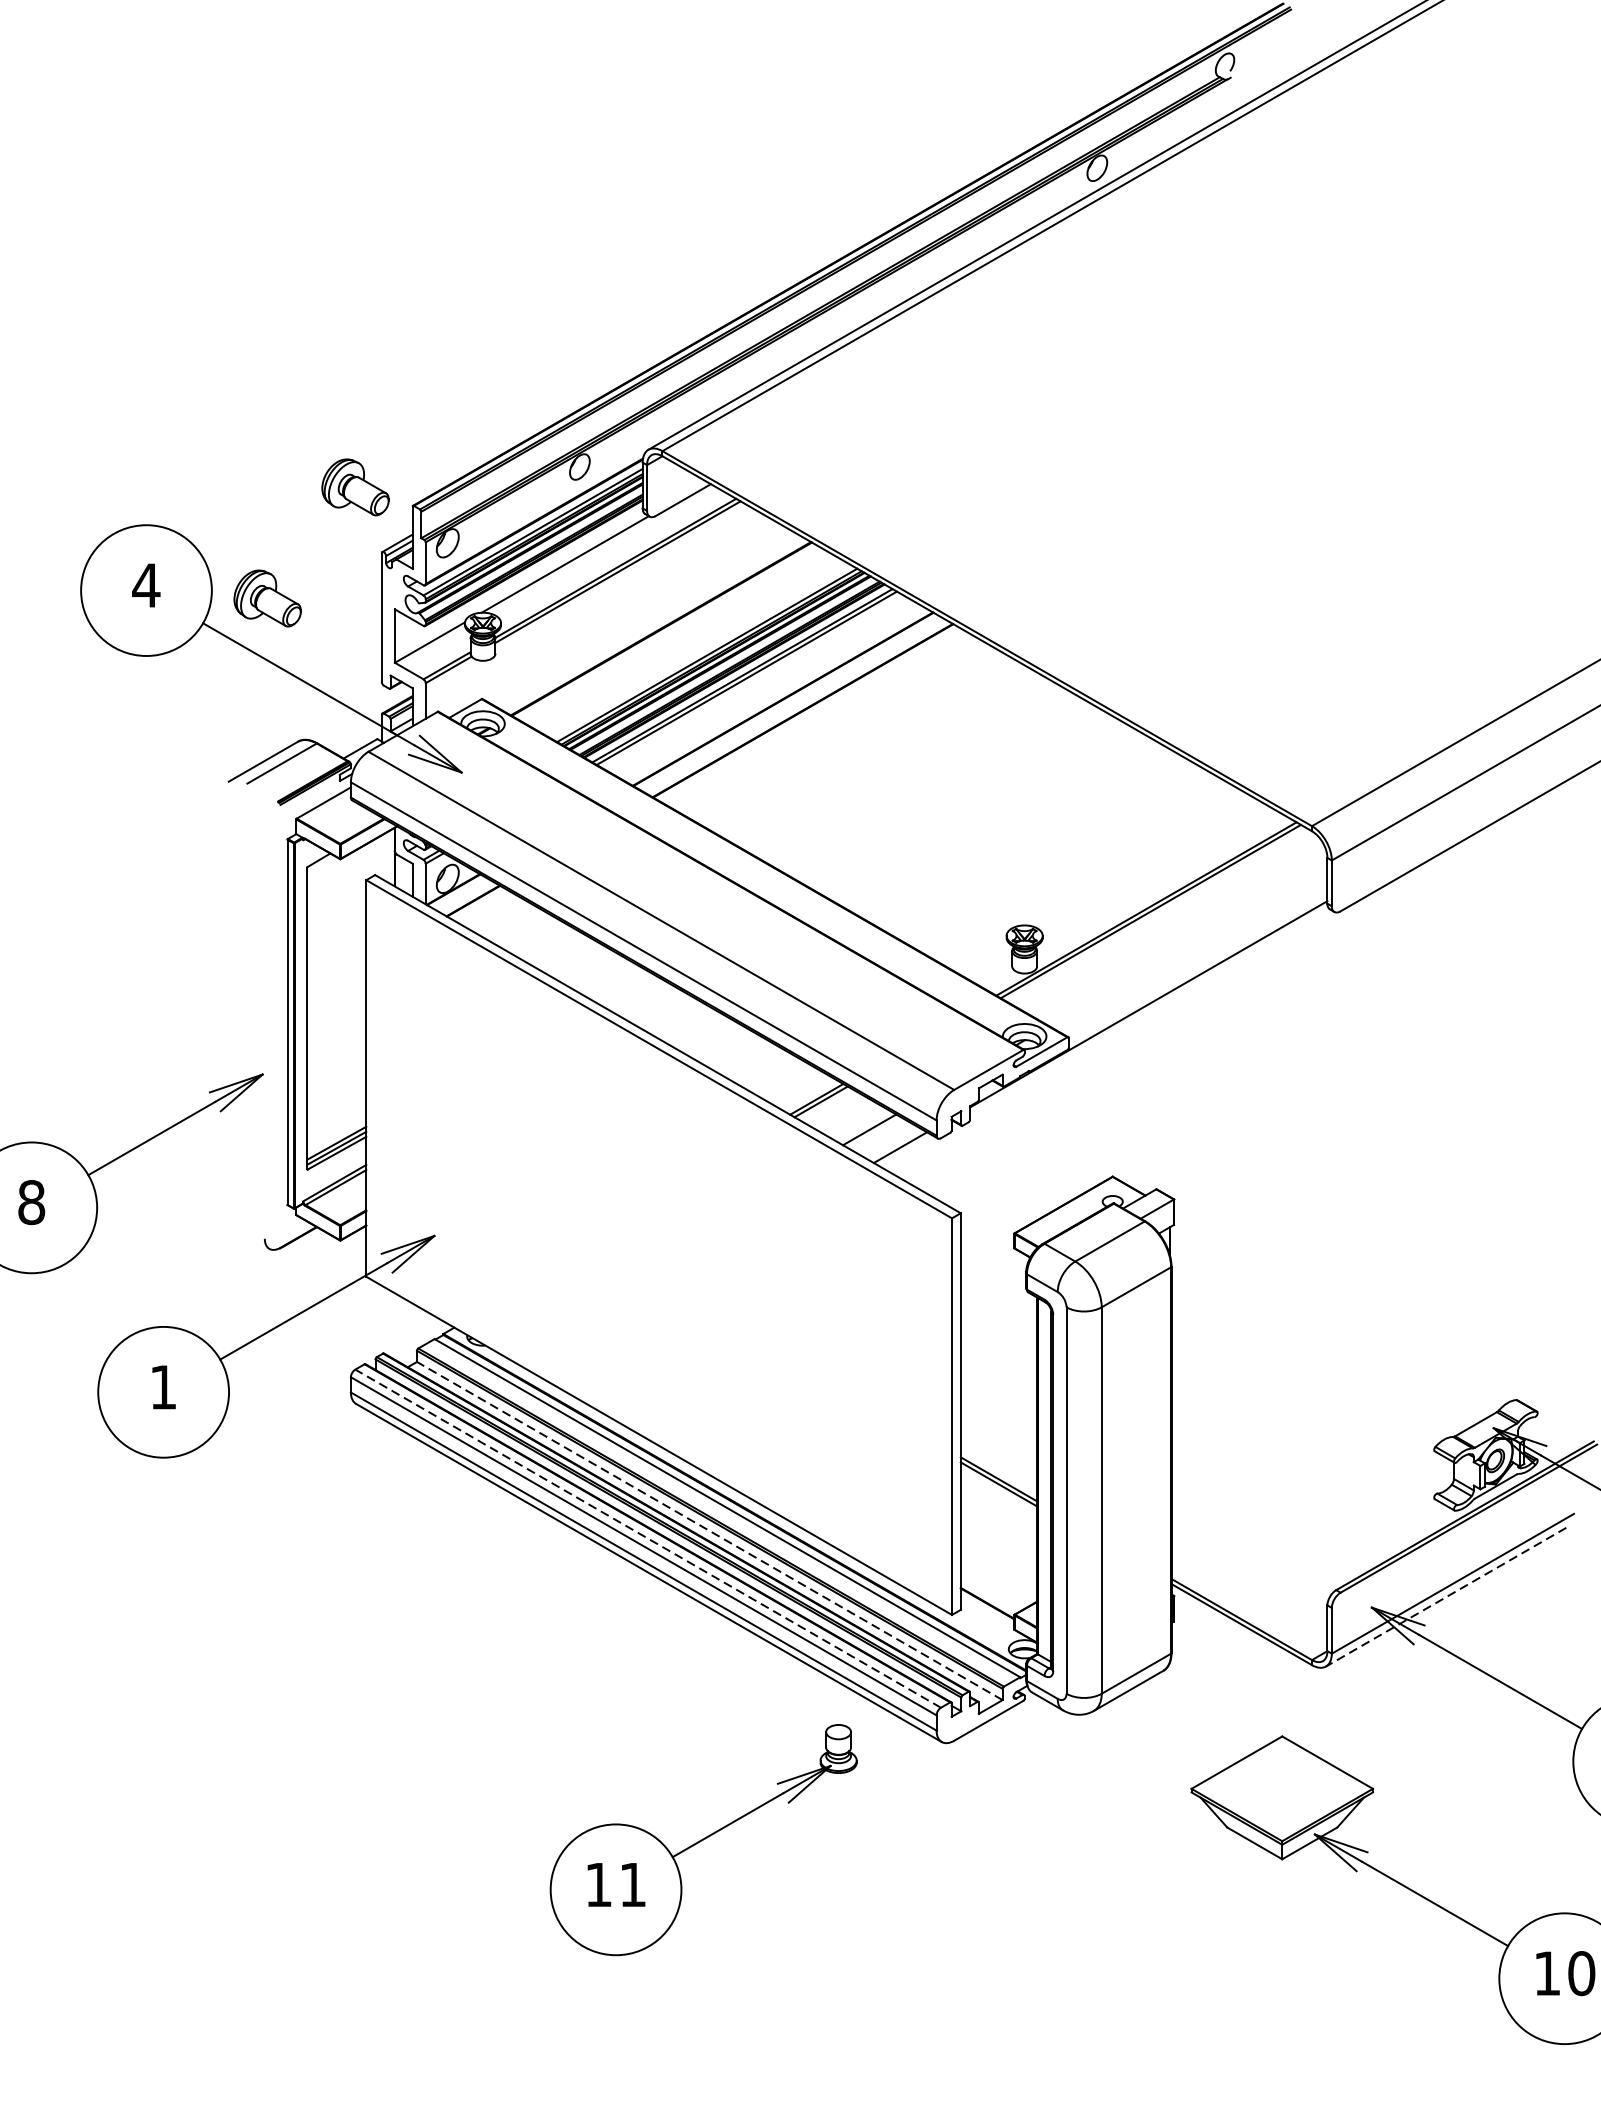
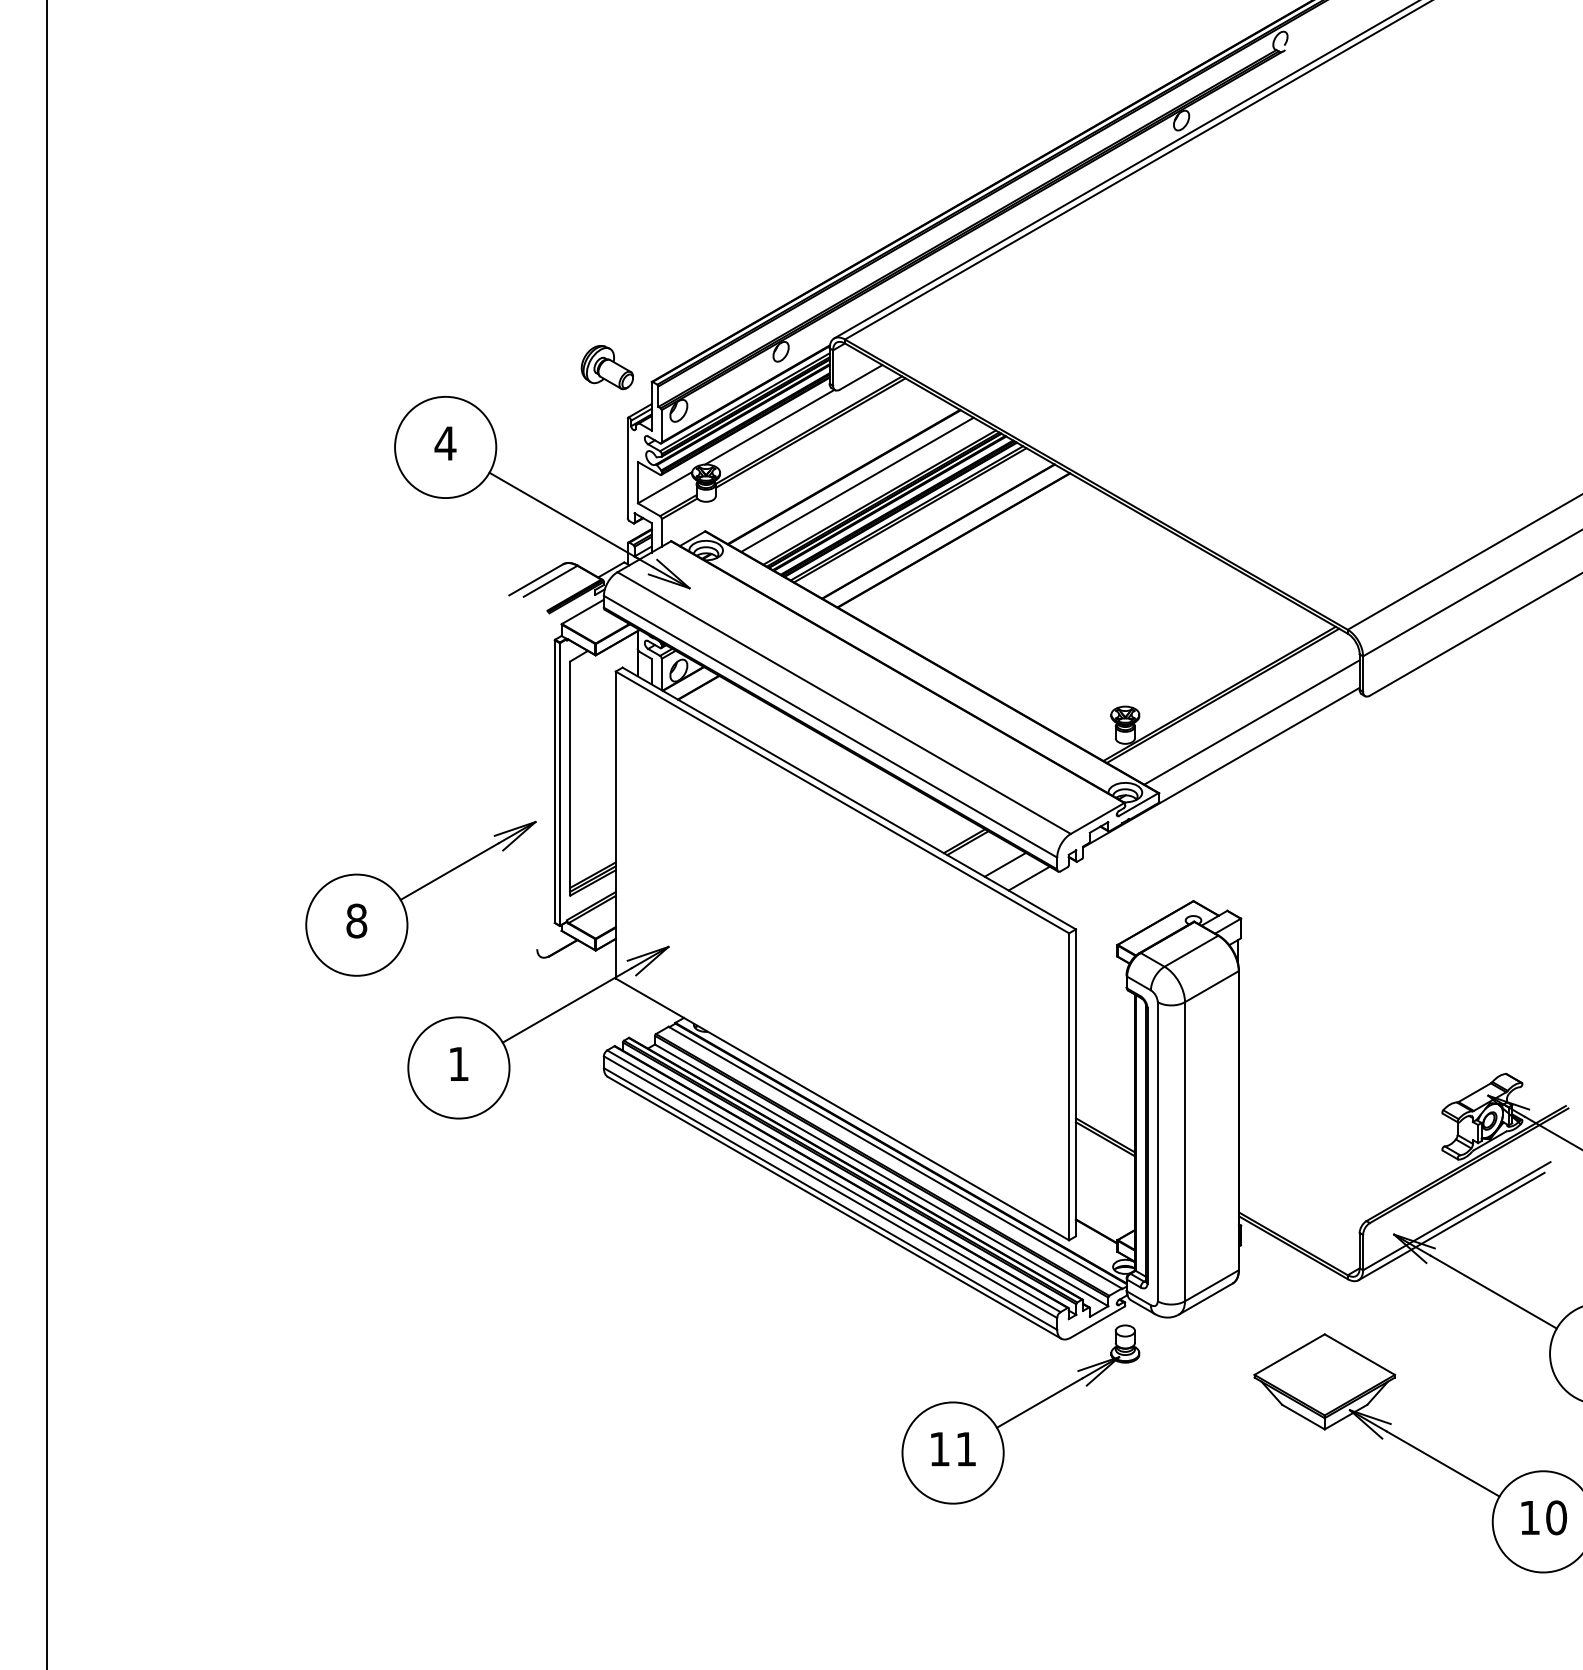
part: (266, 598) -> (538, 453), removed
line: (678, 638) -> (857, 484), added
line: (1187, 945) -> (1251, 722), added
line: (709, 1531) -> (881, 1175), dashed -> solid
line: (647, 1538) -> (833, 1181), dashed -> solid
line: (1446, 1597) -> (1451, 1226), dashed -> solid
part: (703, 1840) -> (1020, 1414), moved

